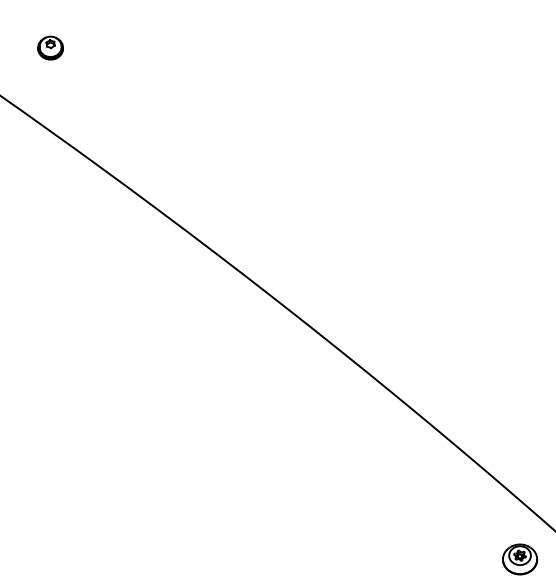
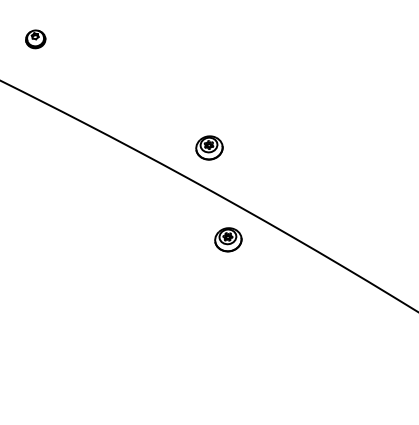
part: (250, 220) -> (209, 148), added
part: (256, 340) -> (228, 239), added

